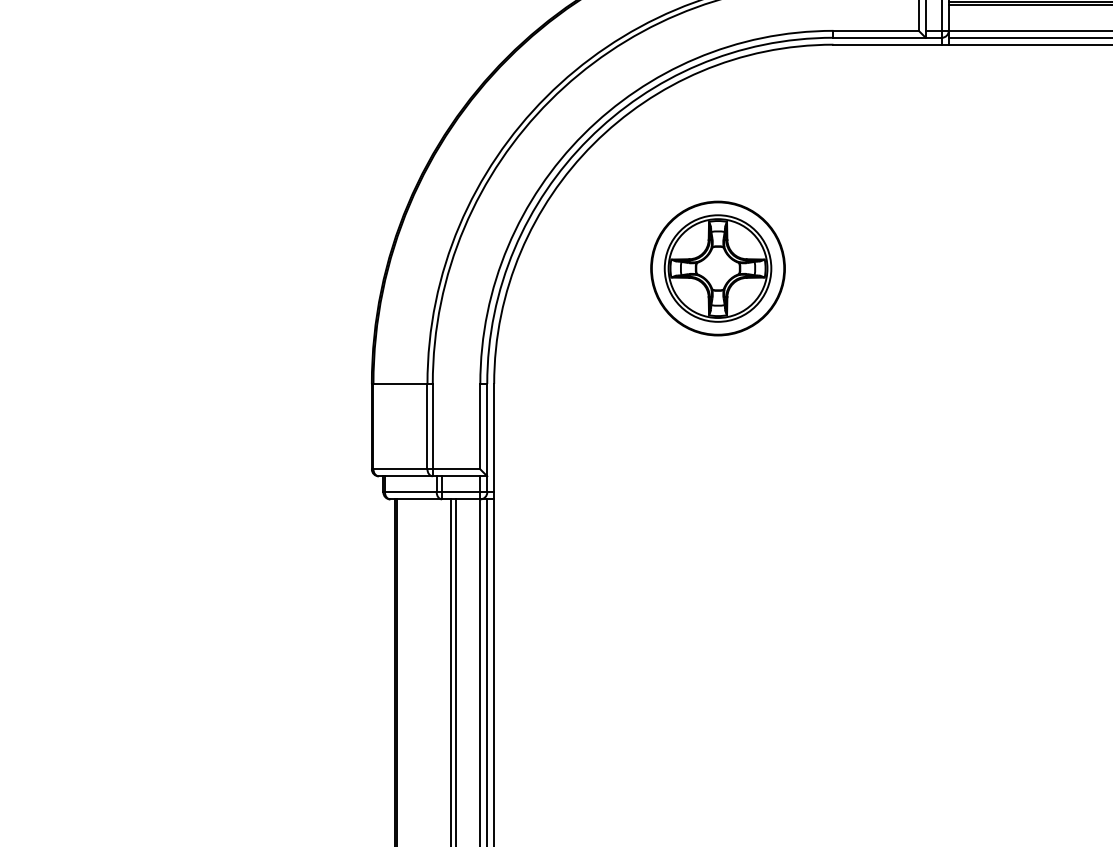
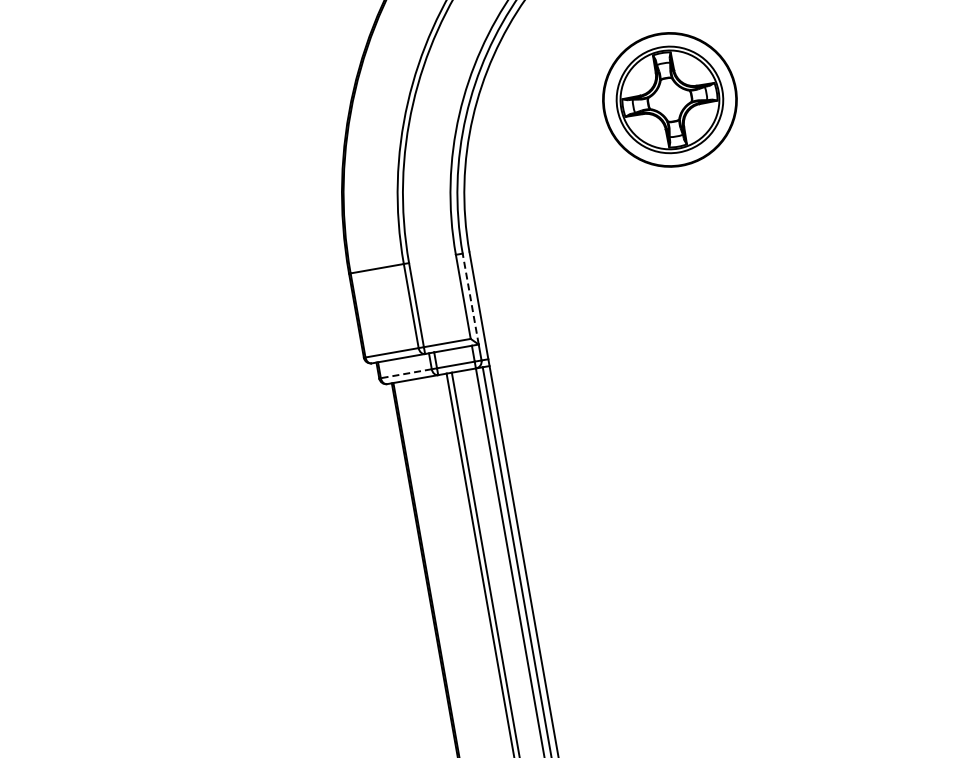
line: (487, 429) -> (470, 298), solid -> dashed
line: (410, 492) -> (405, 373), solid -> dashed

